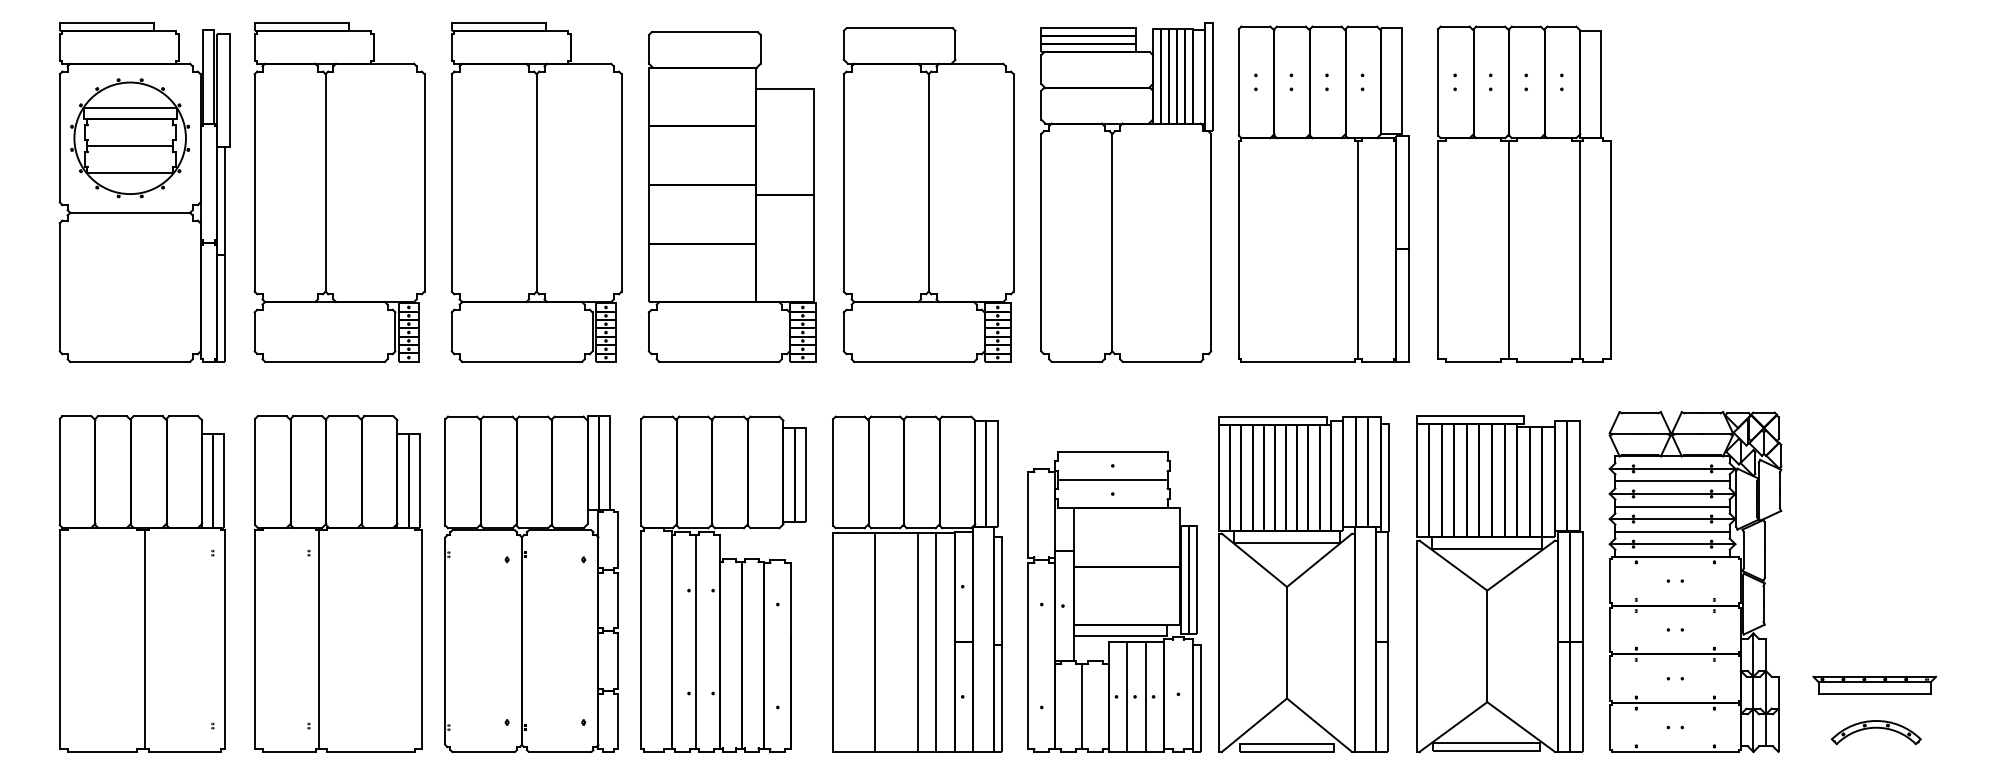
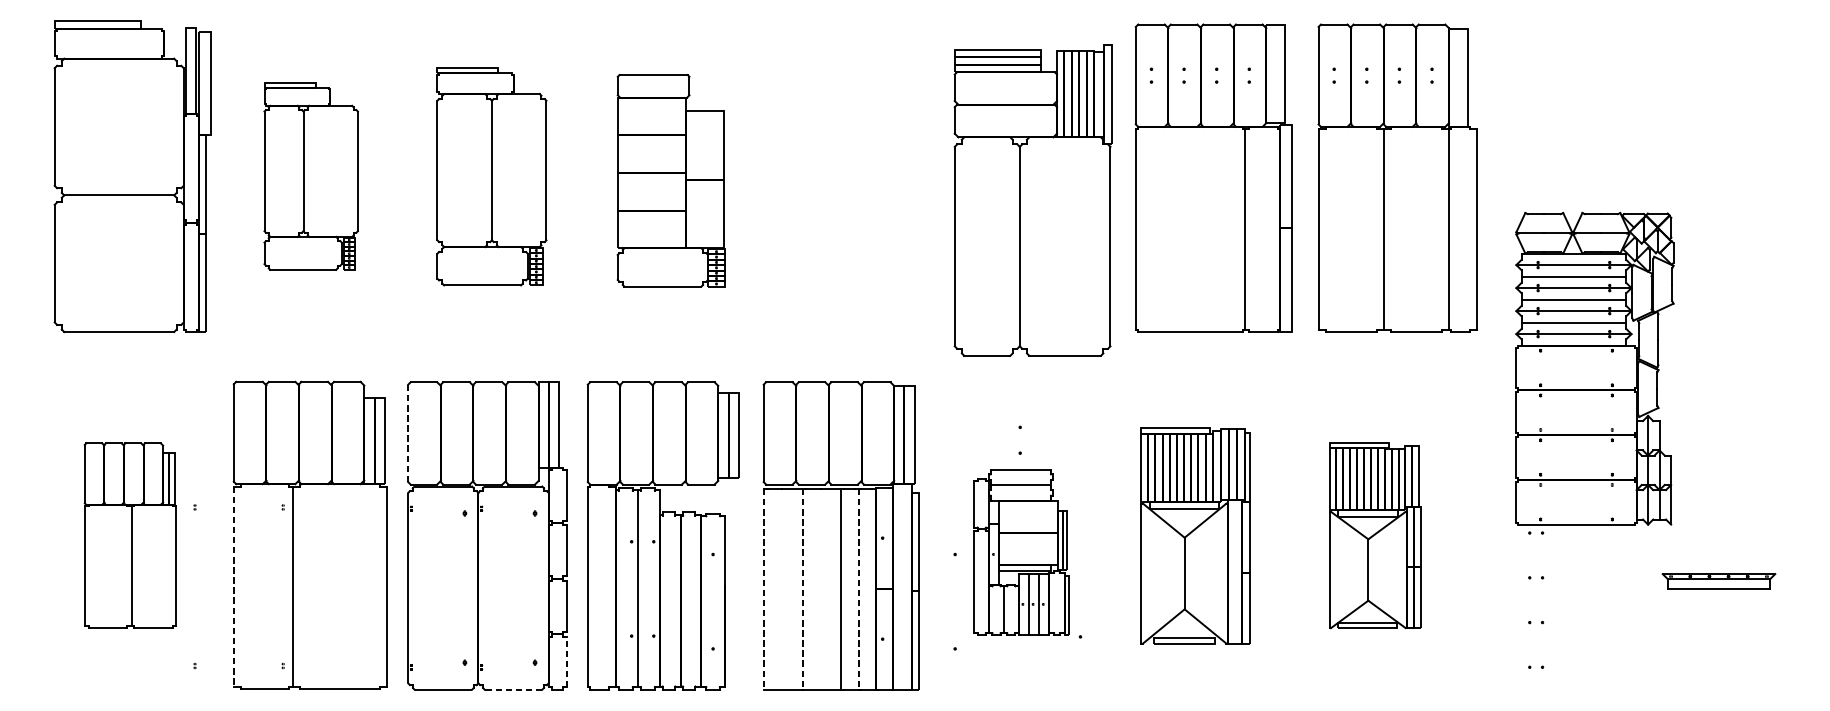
part: (130, 138) -> (119, 127), removed
part: (339, 192) -> (311, 176), size x0.6
part: (536, 192) -> (491, 176), size x0.7
part: (1126, 192) -> (1032, 200), moved
part: (928, 194) -> (851, 178), removed
part: (731, 196) -> (670, 180), size x0.7
line: (445, 471) -> (408, 432), solid -> dashed
part: (1695, 582) -> (1594, 369), moved
part: (141, 583) -> (129, 535), size x0.6
part: (1499, 583) -> (1374, 535), size x0.6
part: (1303, 584) -> (1195, 536), size x0.7
part: (1114, 601) -> (1021, 551), size x0.6
line: (255, 640) -> (234, 587), solid -> dashed
line: (833, 642) -> (764, 589), solid -> dashed
line: (875, 642) -> (802, 589), solid -> dashed
line: (936, 642) -> (858, 589), solid -> dashed
part: (1874, 684) -> (1718, 581), moved
line: (618, 721) -> (566, 661), solid -> dashed
part: (1875, 732) -> (1719, 671), removed
line: (559, 751) -> (512, 689), solid -> dashed

